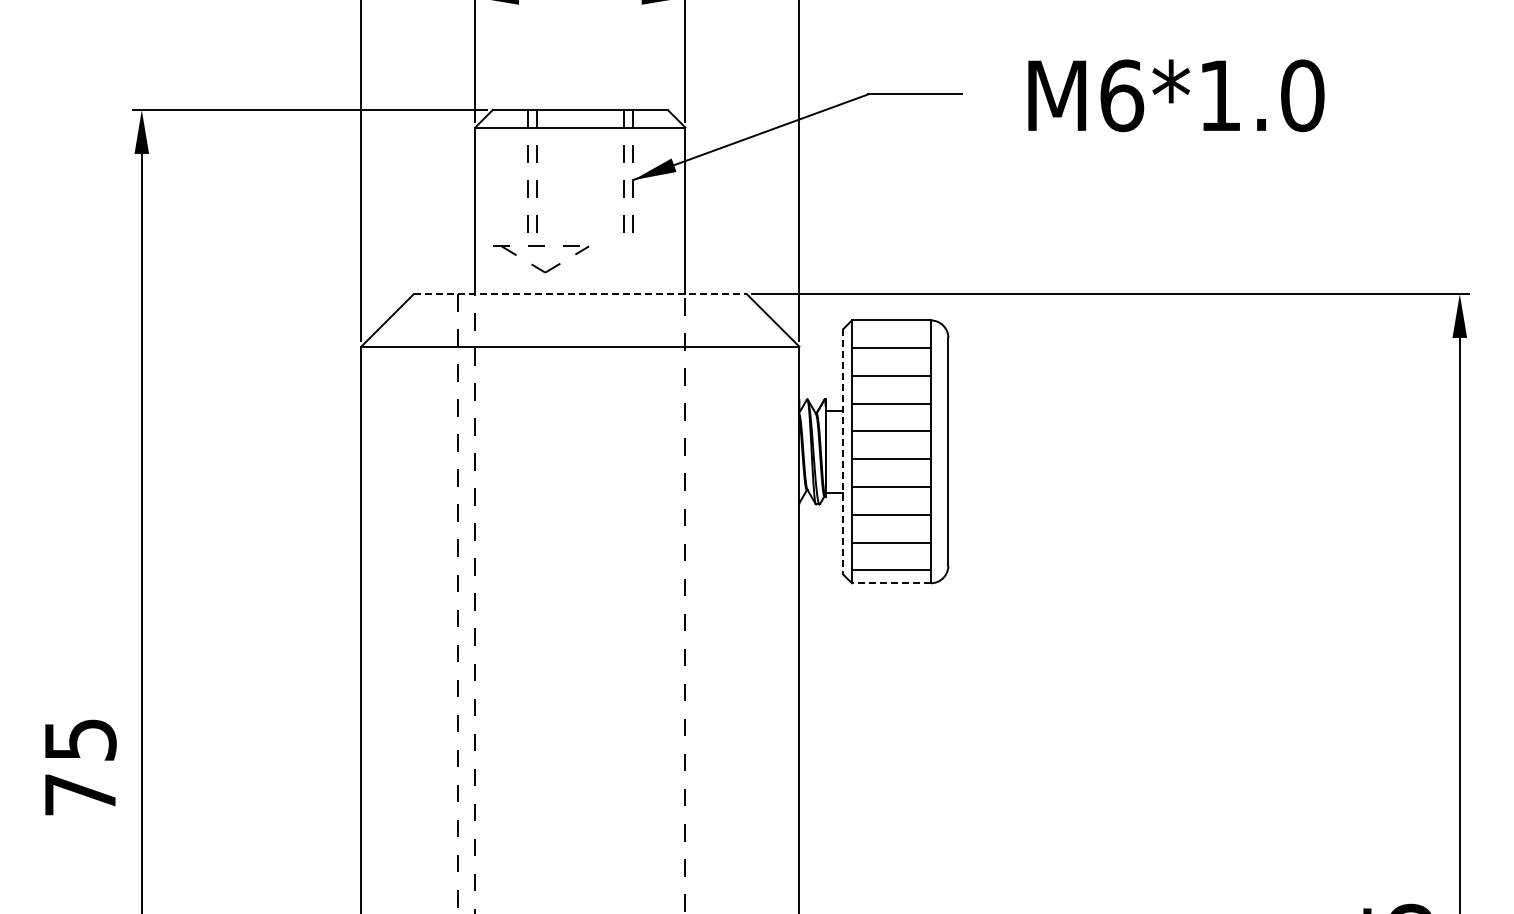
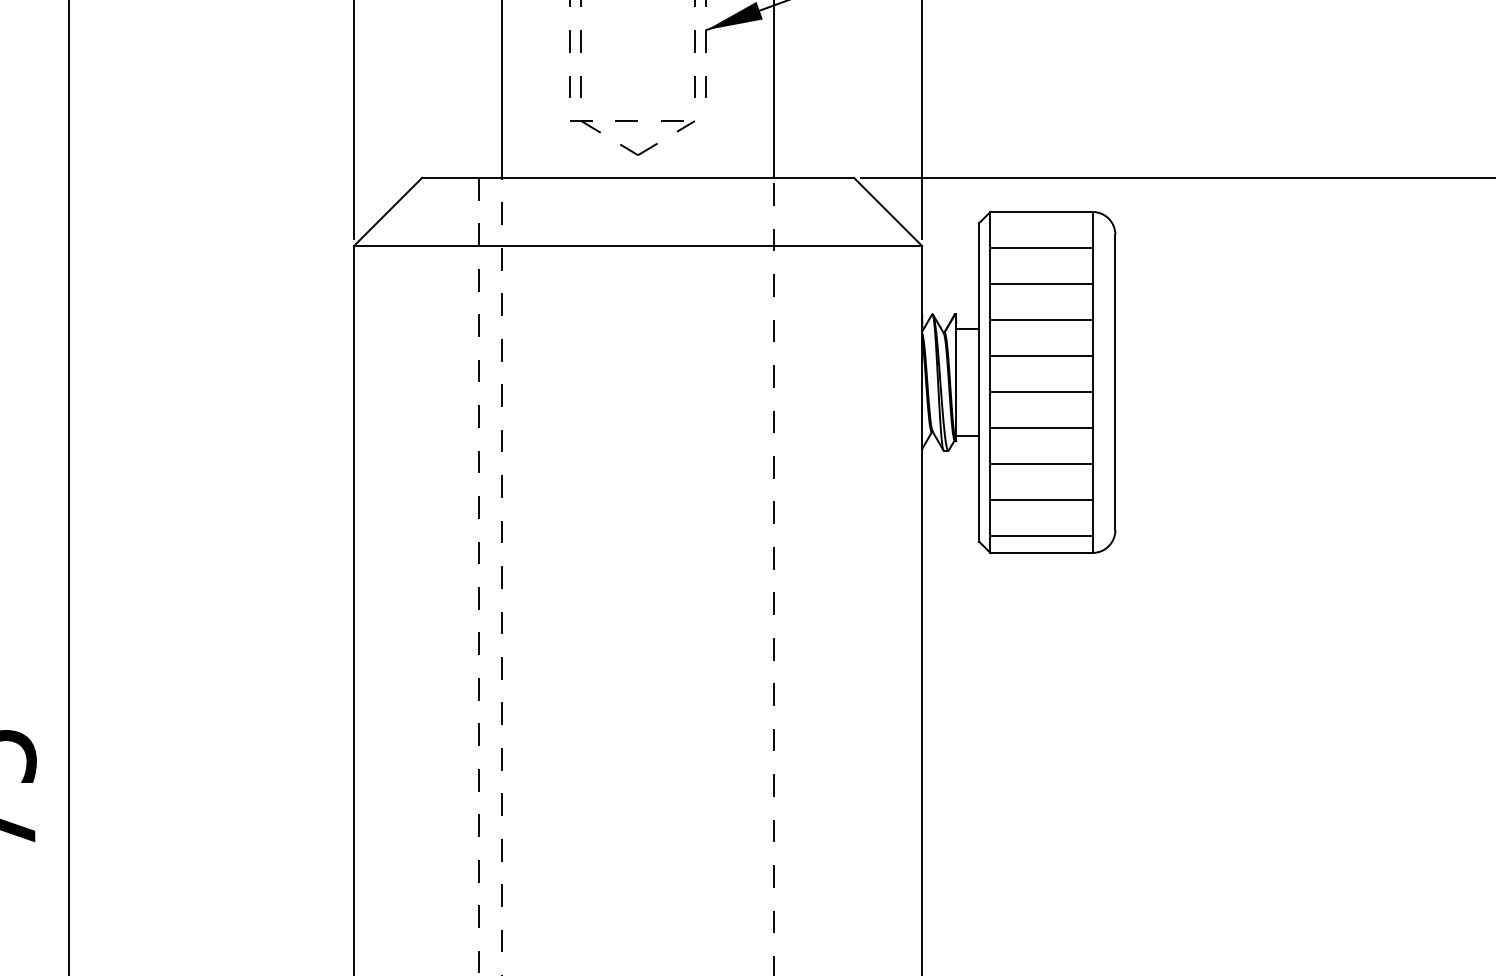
part: (537, 266) -> (627, 147), moved
line: (580, 294) -> (638, 178), dashed -> solid
line: (843, 451) -> (979, 381), dashed -> solid
line: (890, 583) -> (1040, 553), dashed -> solid

